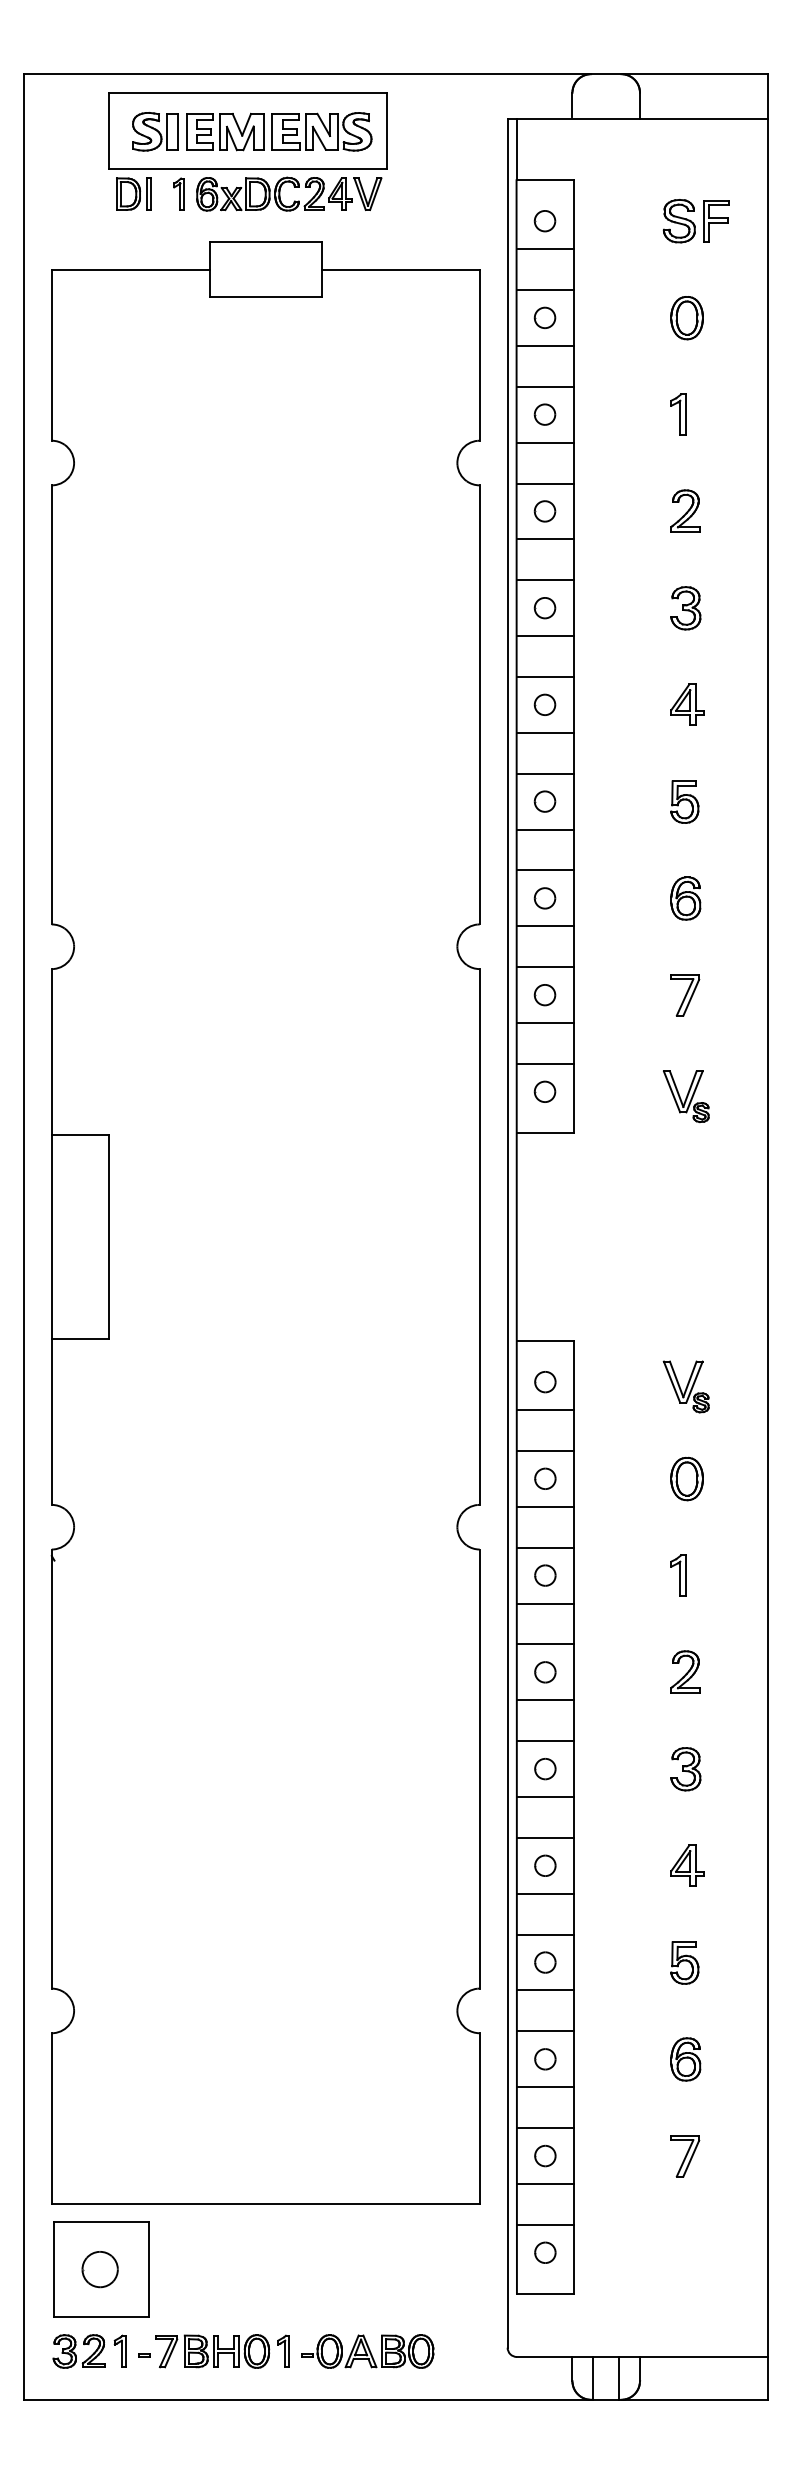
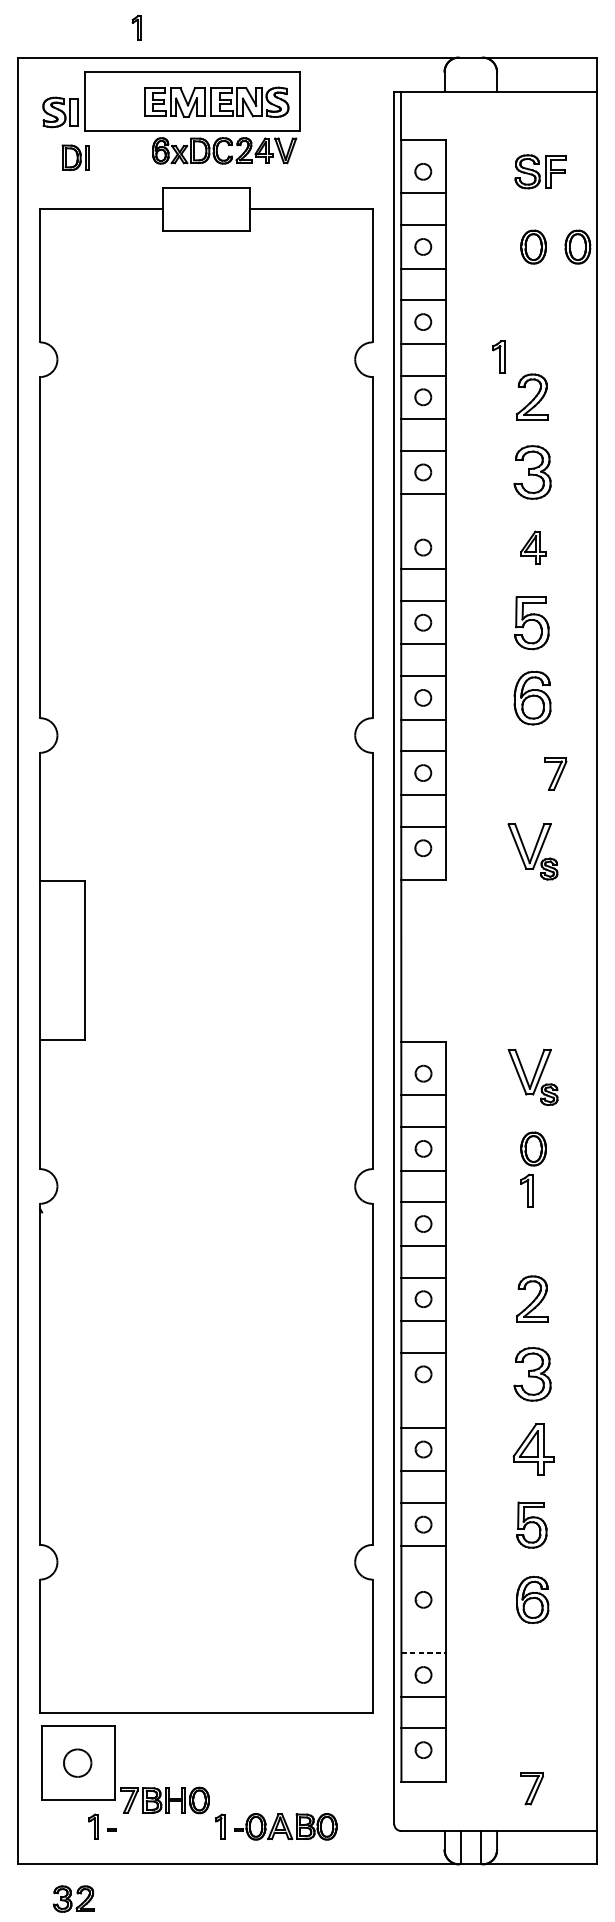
part: (155, 131) -> (60, 112), moved
part: (133, 193) -> (75, 157), moved
part: (178, 193) -> (136, 27), moved
part: (743, 318) -> (577, 247), added
part: (678, 414) -> (499, 356), moved
part: (685, 510) -> (532, 396), size x1.4
part: (685, 608) -> (532, 472), size x1.6
line: (544, 677) -> (422, 526), removed
part: (684, 801) -> (531, 622), size x1.6
part: (685, 898) -> (532, 698), size x1.6
part: (685, 995) -> (555, 774), moved
part: (686, 1096) -> (533, 851), size x1.4
part: (685, 1386) -> (532, 1077), size x1.4
part: (678, 1575) -> (526, 1190), moved
part: (685, 1671) -> (532, 1298), size x1.4
part: (685, 1769) -> (532, 1374), size x1.6
line: (545, 1796) -> (423, 1395), removed
part: (687, 1865) -> (533, 1449), size x1.6
part: (684, 1962) -> (531, 1524), size x1.4
line: (545, 2031) -> (423, 1578), removed
part: (685, 2059) -> (532, 1600), size x1.4
line: (545, 2087) -> (423, 1621), removed
line: (545, 2128) -> (423, 1653), solid -> dashed
part: (685, 2156) -> (532, 1788), moved
part: (78, 2351) -> (73, 1899), moved
part: (212, 2351) -> (164, 1800), moved

